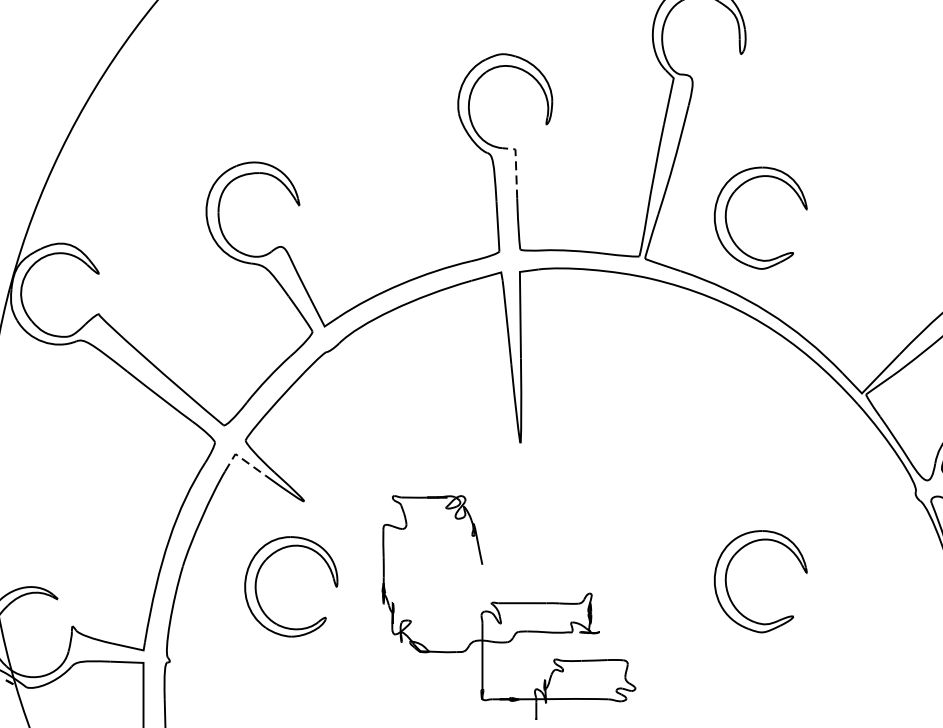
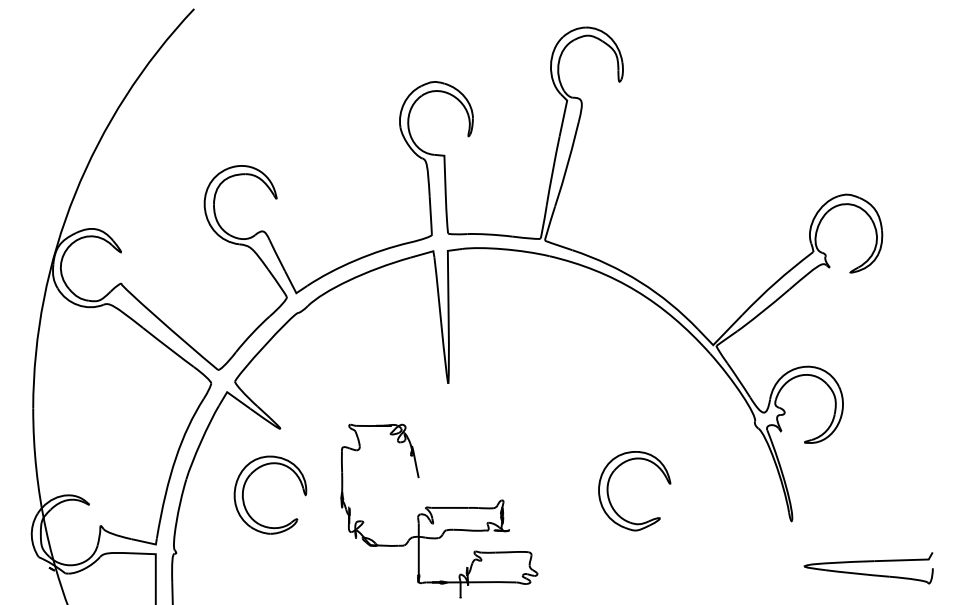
line: (515, 165) -> (444, 168), dashed -> solid
part: (728, 225) -> (609, 214), removed
line: (241, 458) -> (231, 395), dashed -> solid

